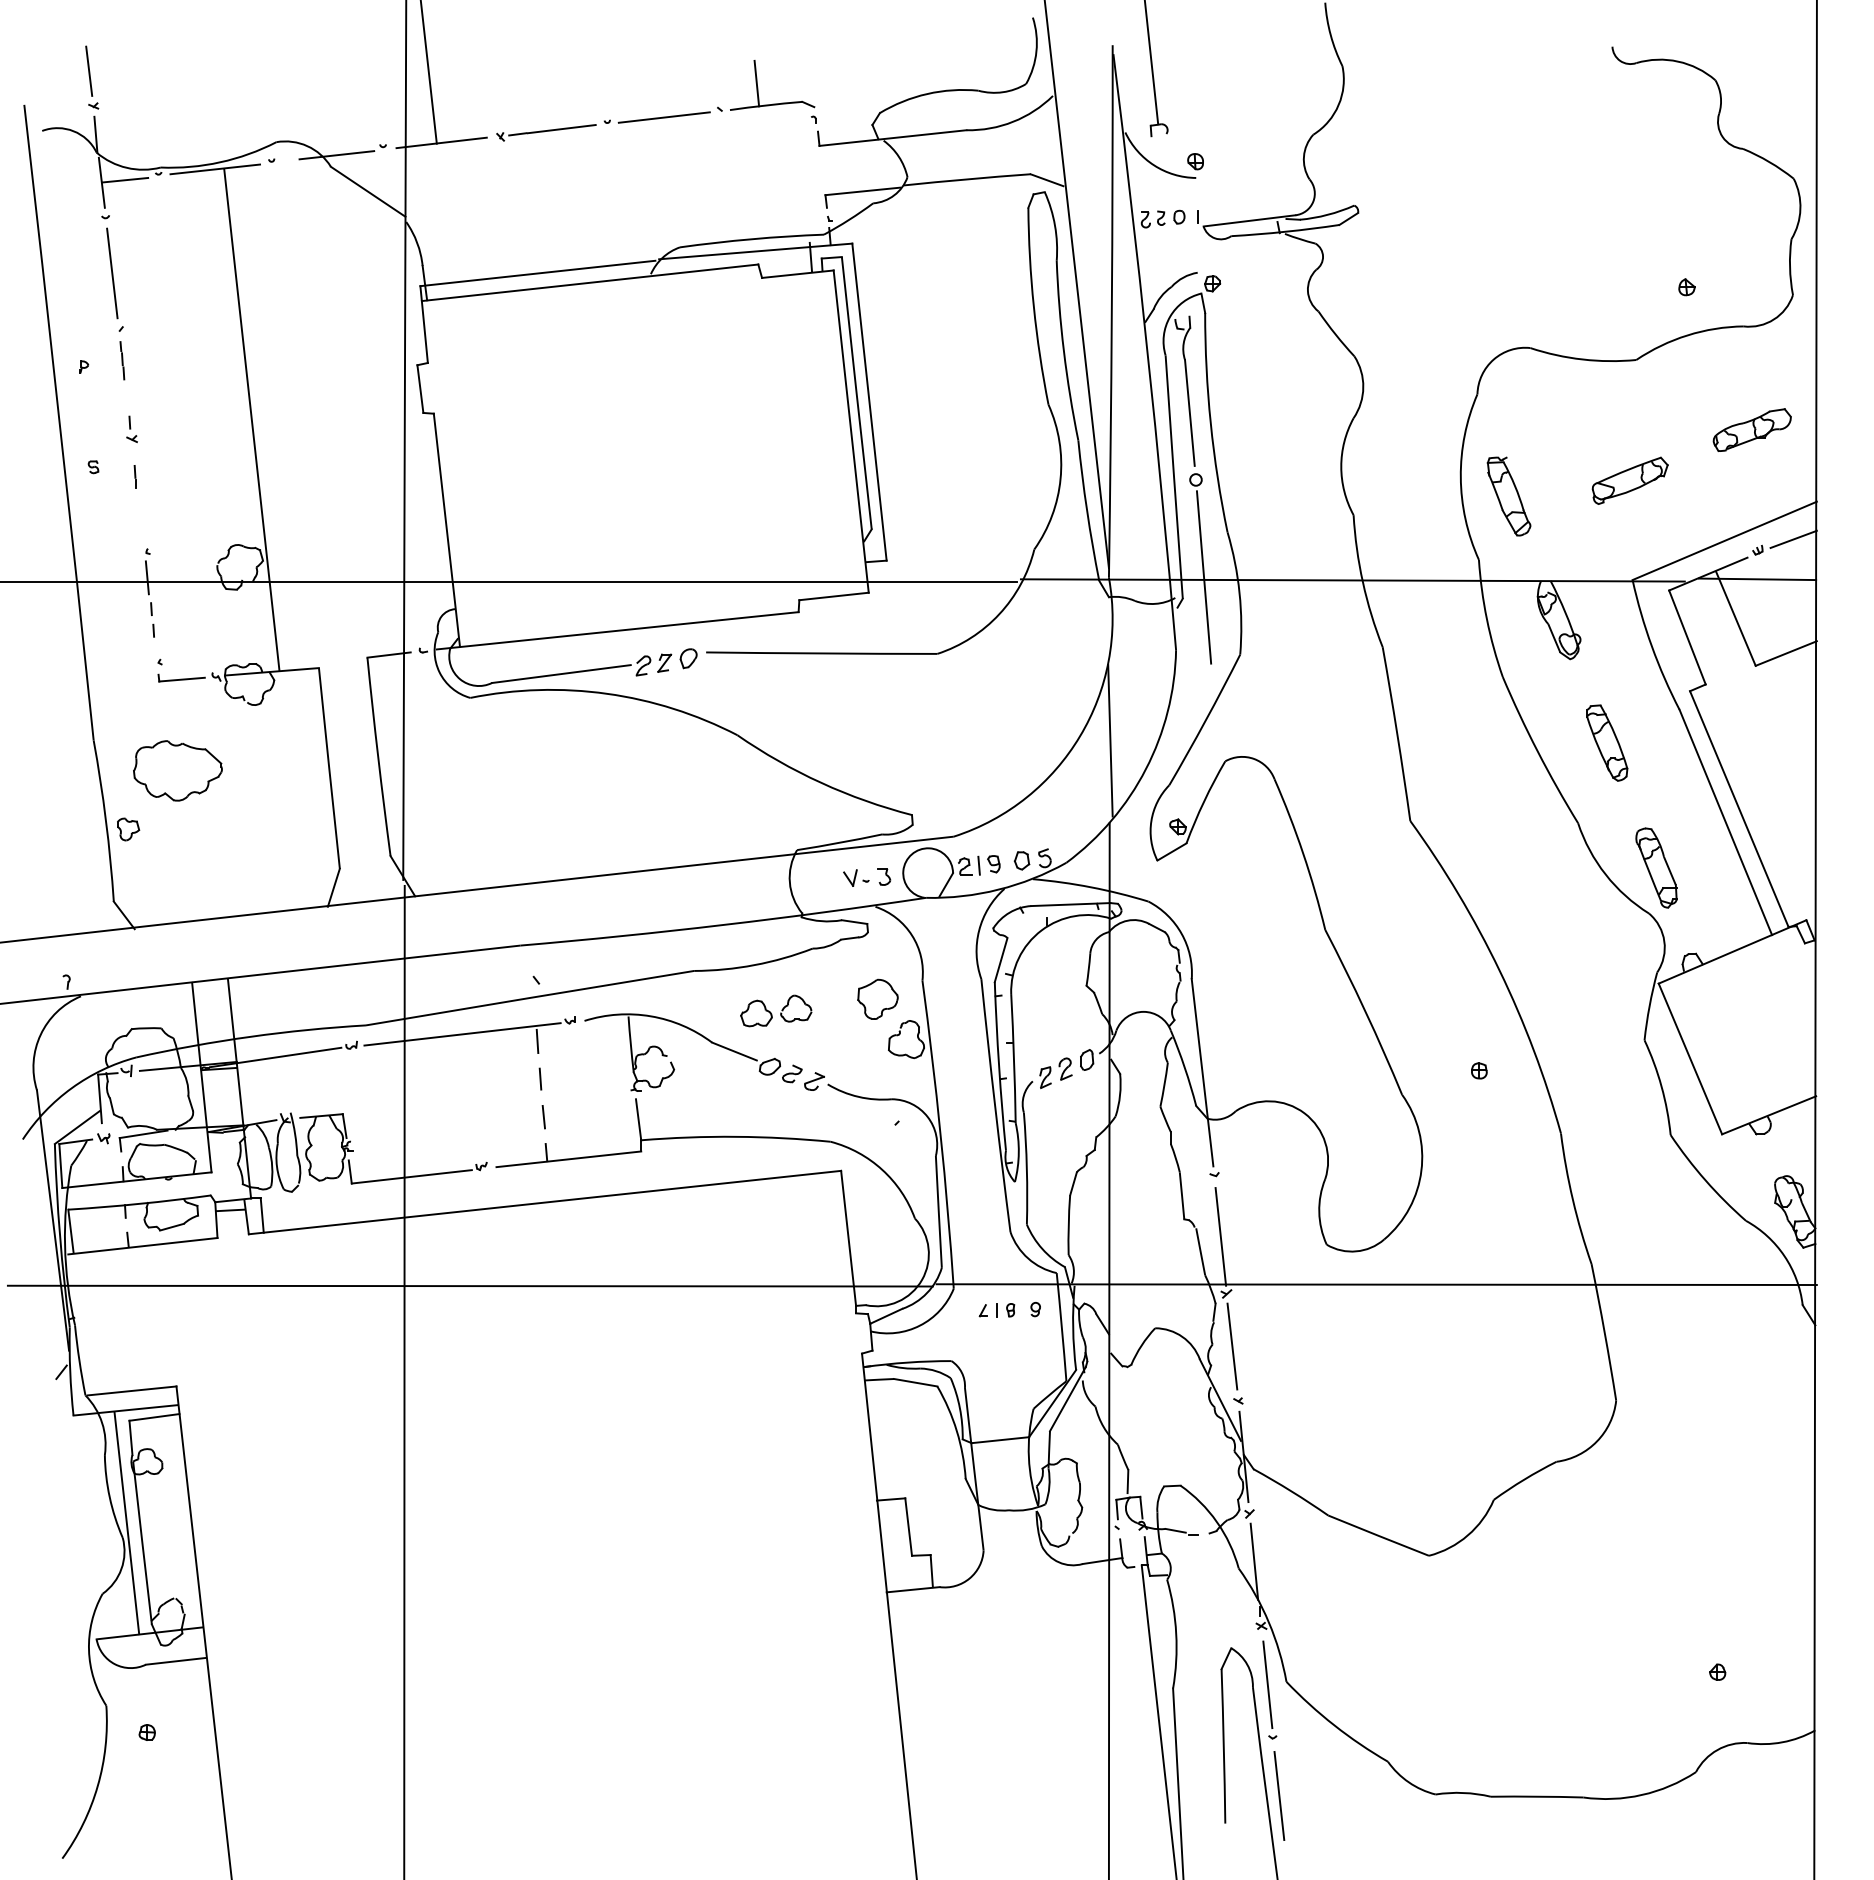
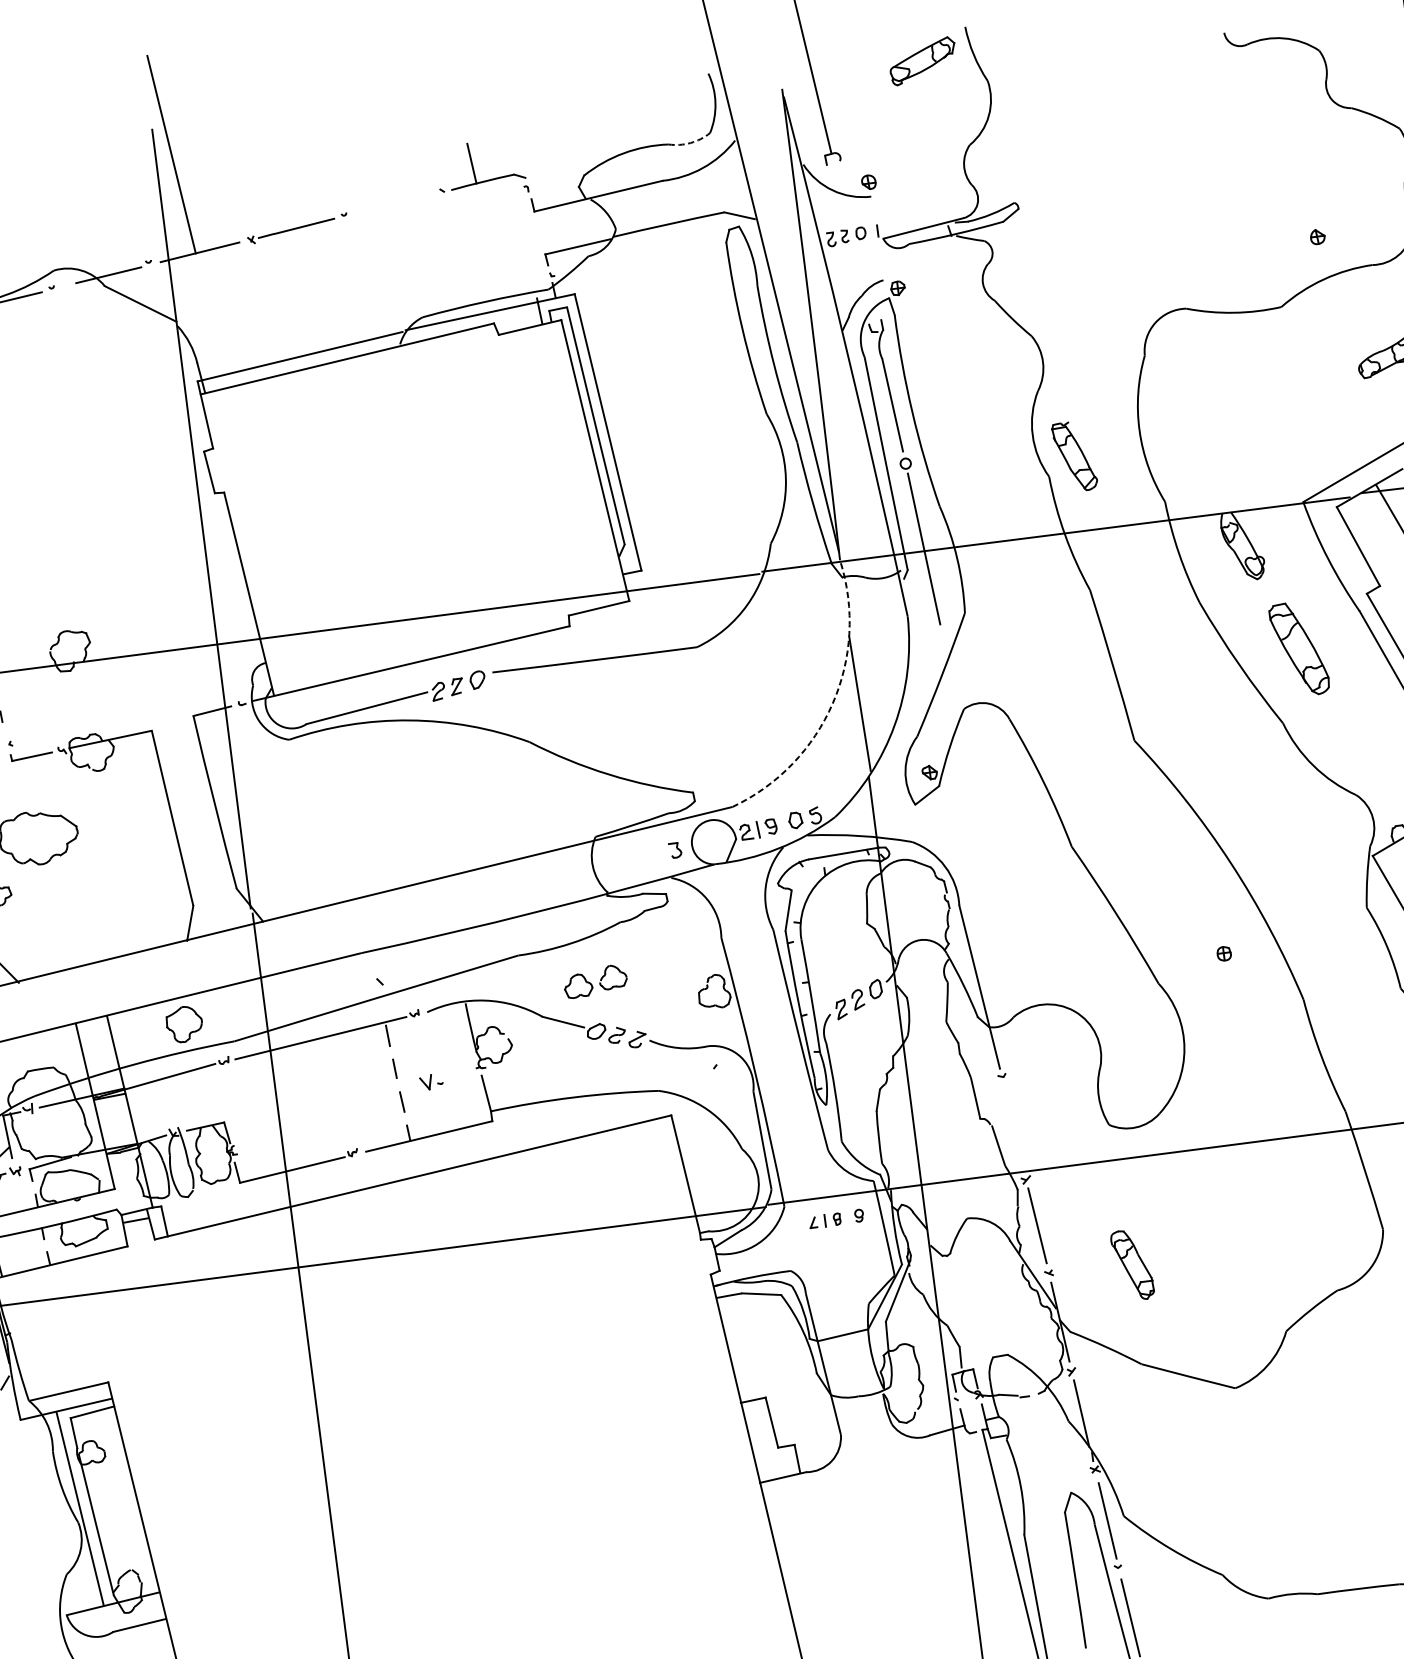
arc: (1002, 92) -> (690, 143), solid -> dashed
line: (663, 117) -> (393, 204), removed
line: (251, 419) -> (63, 518), removed
part: (1629, 480) -> (922, 61), moved
part: (1508, 496) -> (1074, 456), moved
arc: (1080, 736) -> (833, 703), solid -> dashed
part: (1607, 742) -> (1299, 648), size x1.4
part: (1656, 867) -> (1132, 1264), moved
part: (856, 877) -> (431, 1081), moved
part: (877, 998) -> (184, 1023), moved
line: (1220, 1236) -> (1014, 1129), removed

